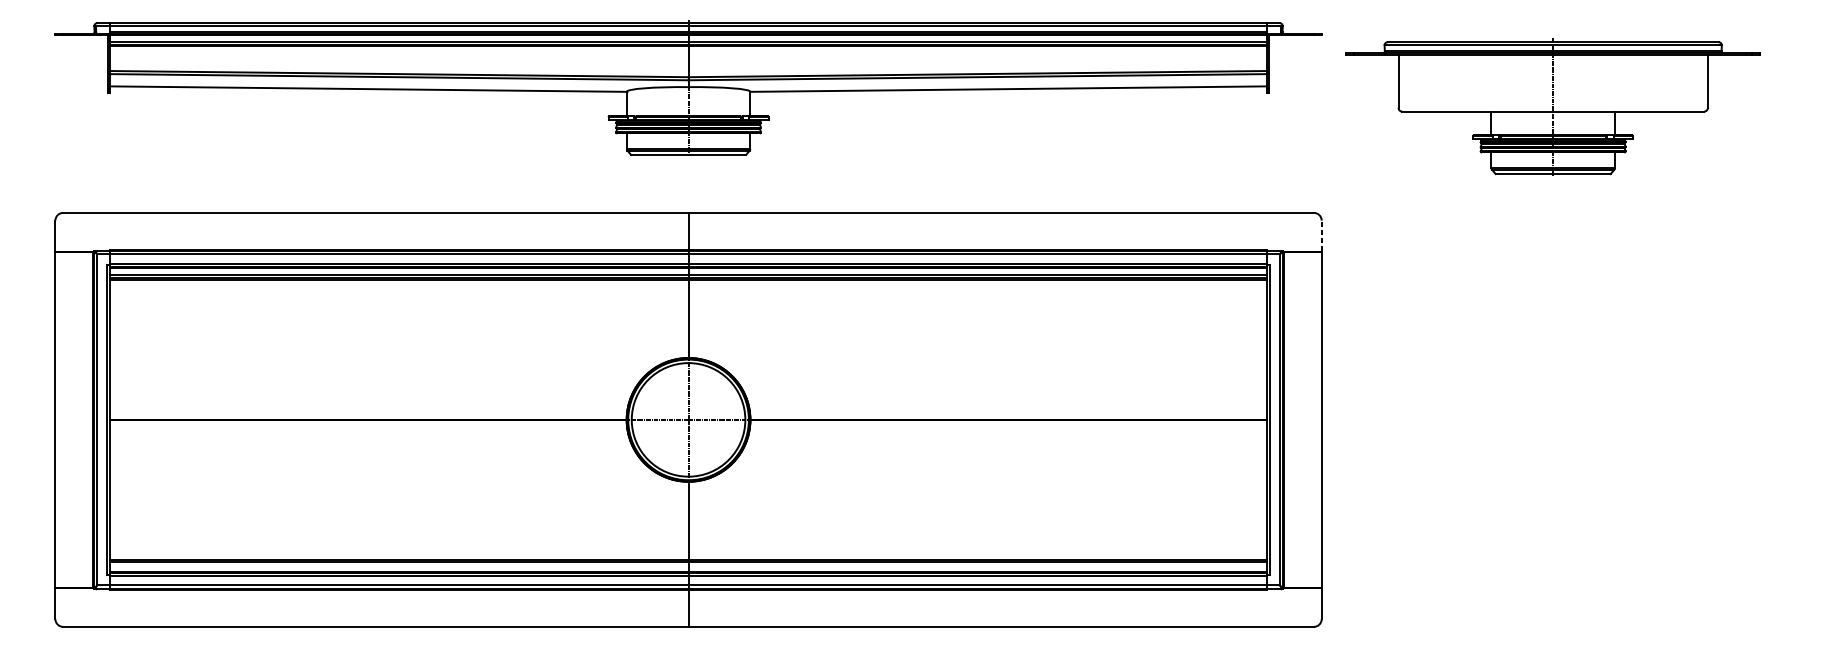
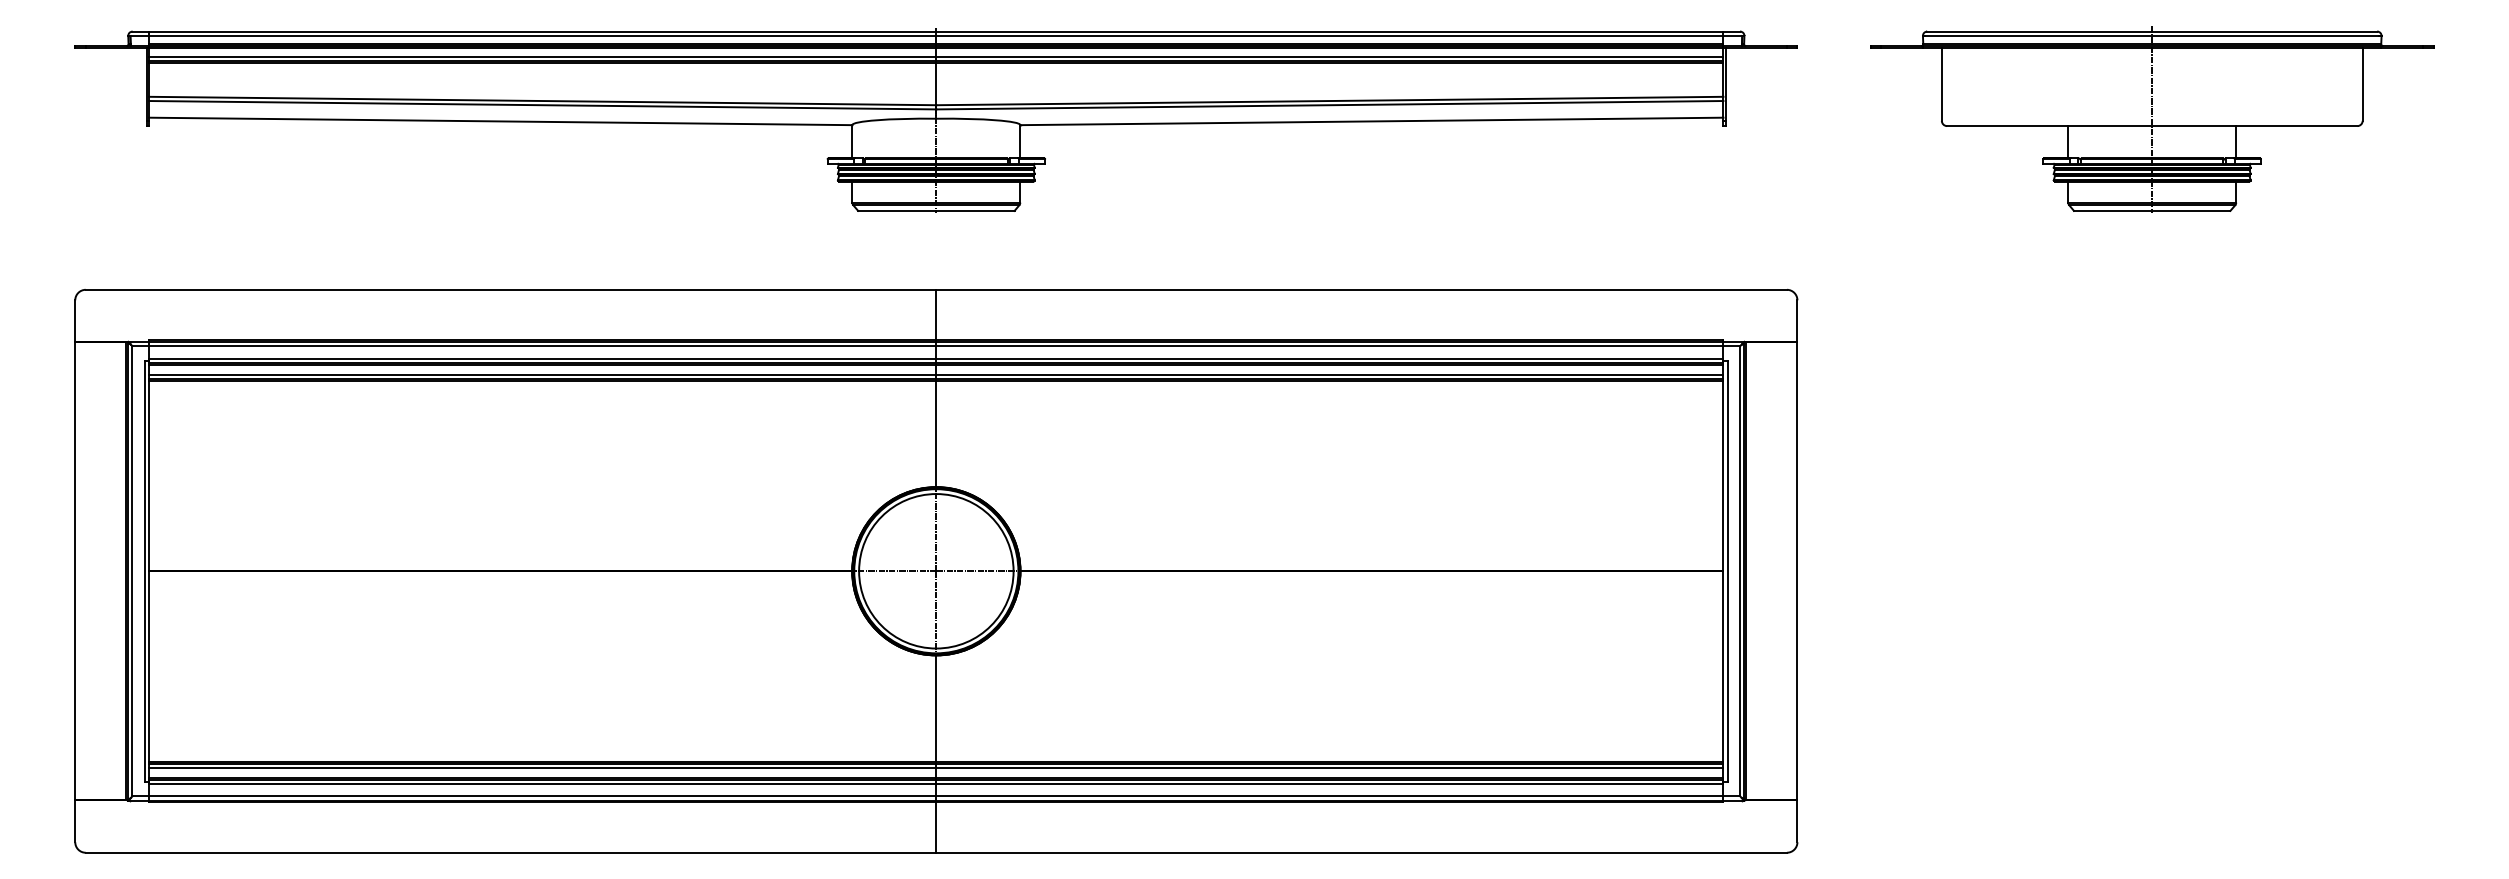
part: (1553, 106) -> (2152, 119), moved
line: (1321, 236) -> (1797, 321), dashed -> solid
line: (688, 564) -> (936, 768), added

